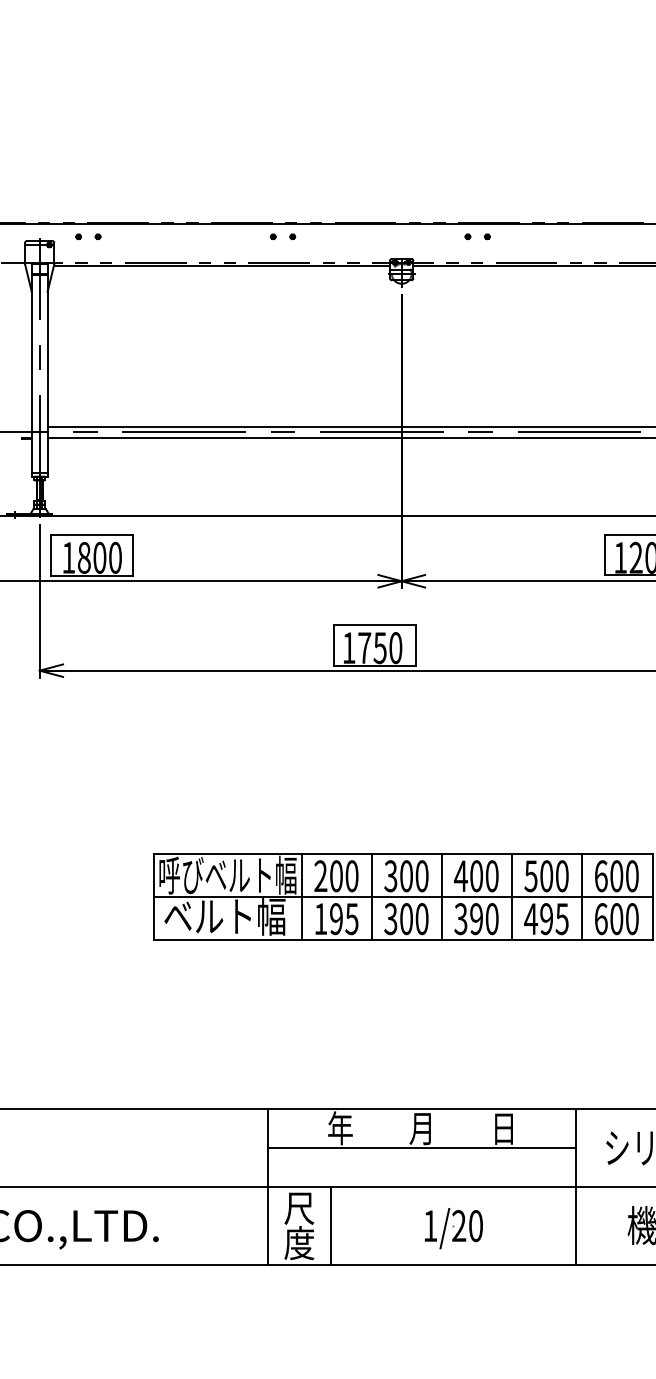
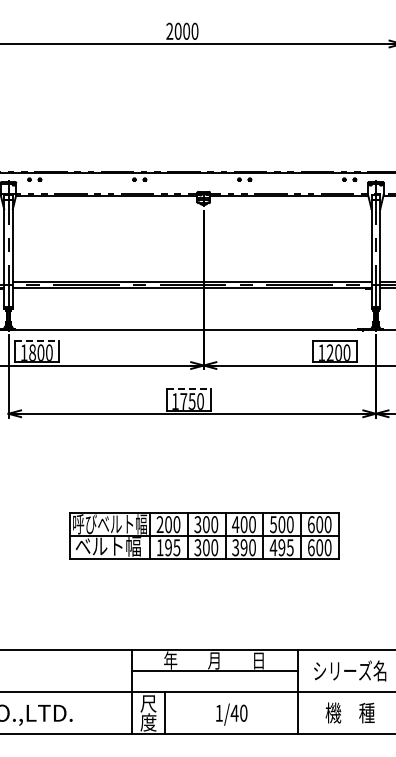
line: (93, 534) -> (37, 340), solid -> dashed
line: (375, 625) -> (189, 389), solid -> dashed
text: (458, 1224) -> (234, 712), 1/20 -> 1/40

